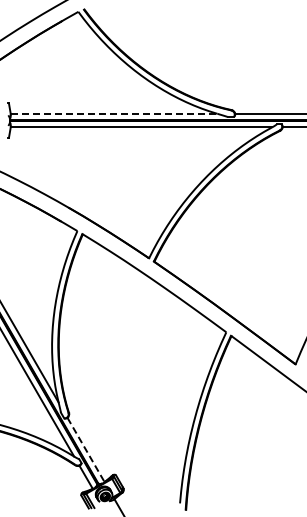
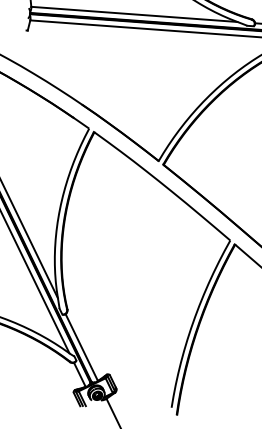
line: (114, 113) -> (134, 14), dashed -> solid
line: (86, 450) -> (82, 348), dashed -> solid

